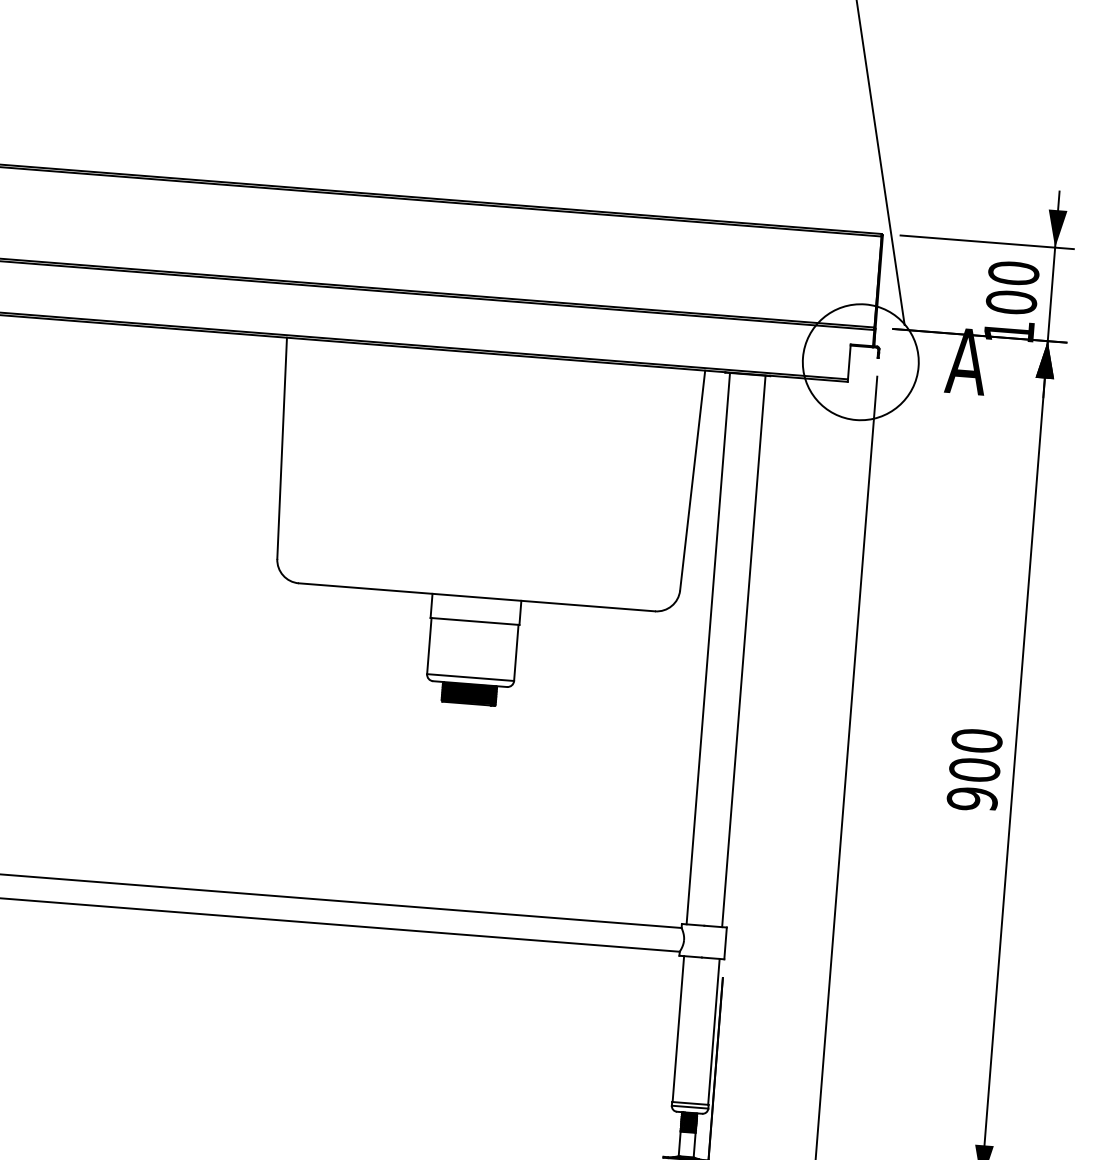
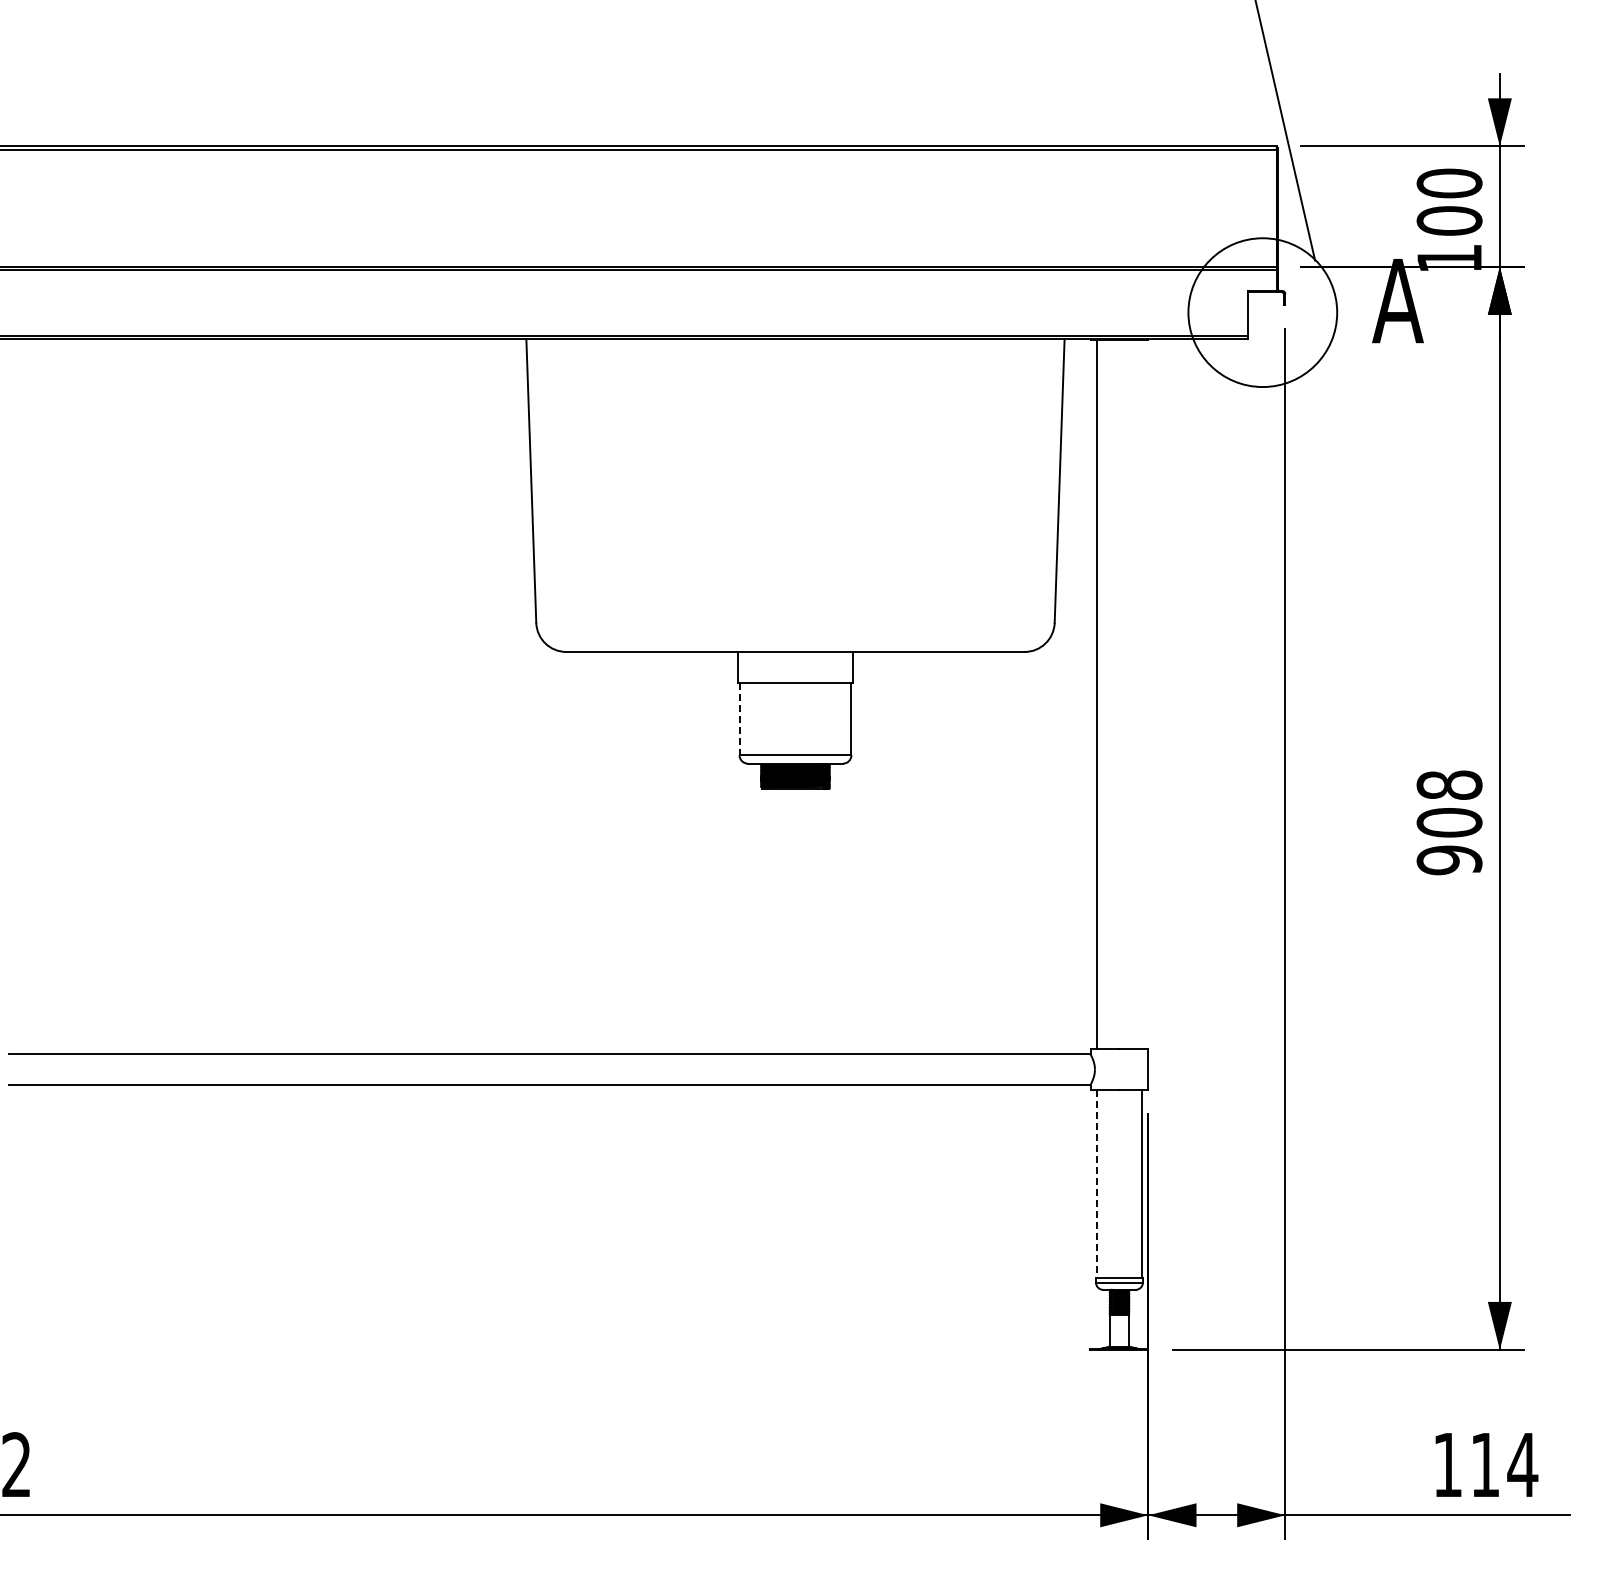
line: (429, 646) -> (739, 719), solid -> dashed
line: (743, 651) -> (1142, 694), removed
text: (976, 741) -> (1449, 785), 900 -> 908
line: (678, 1028) -> (1096, 1183), solid -> dashed

